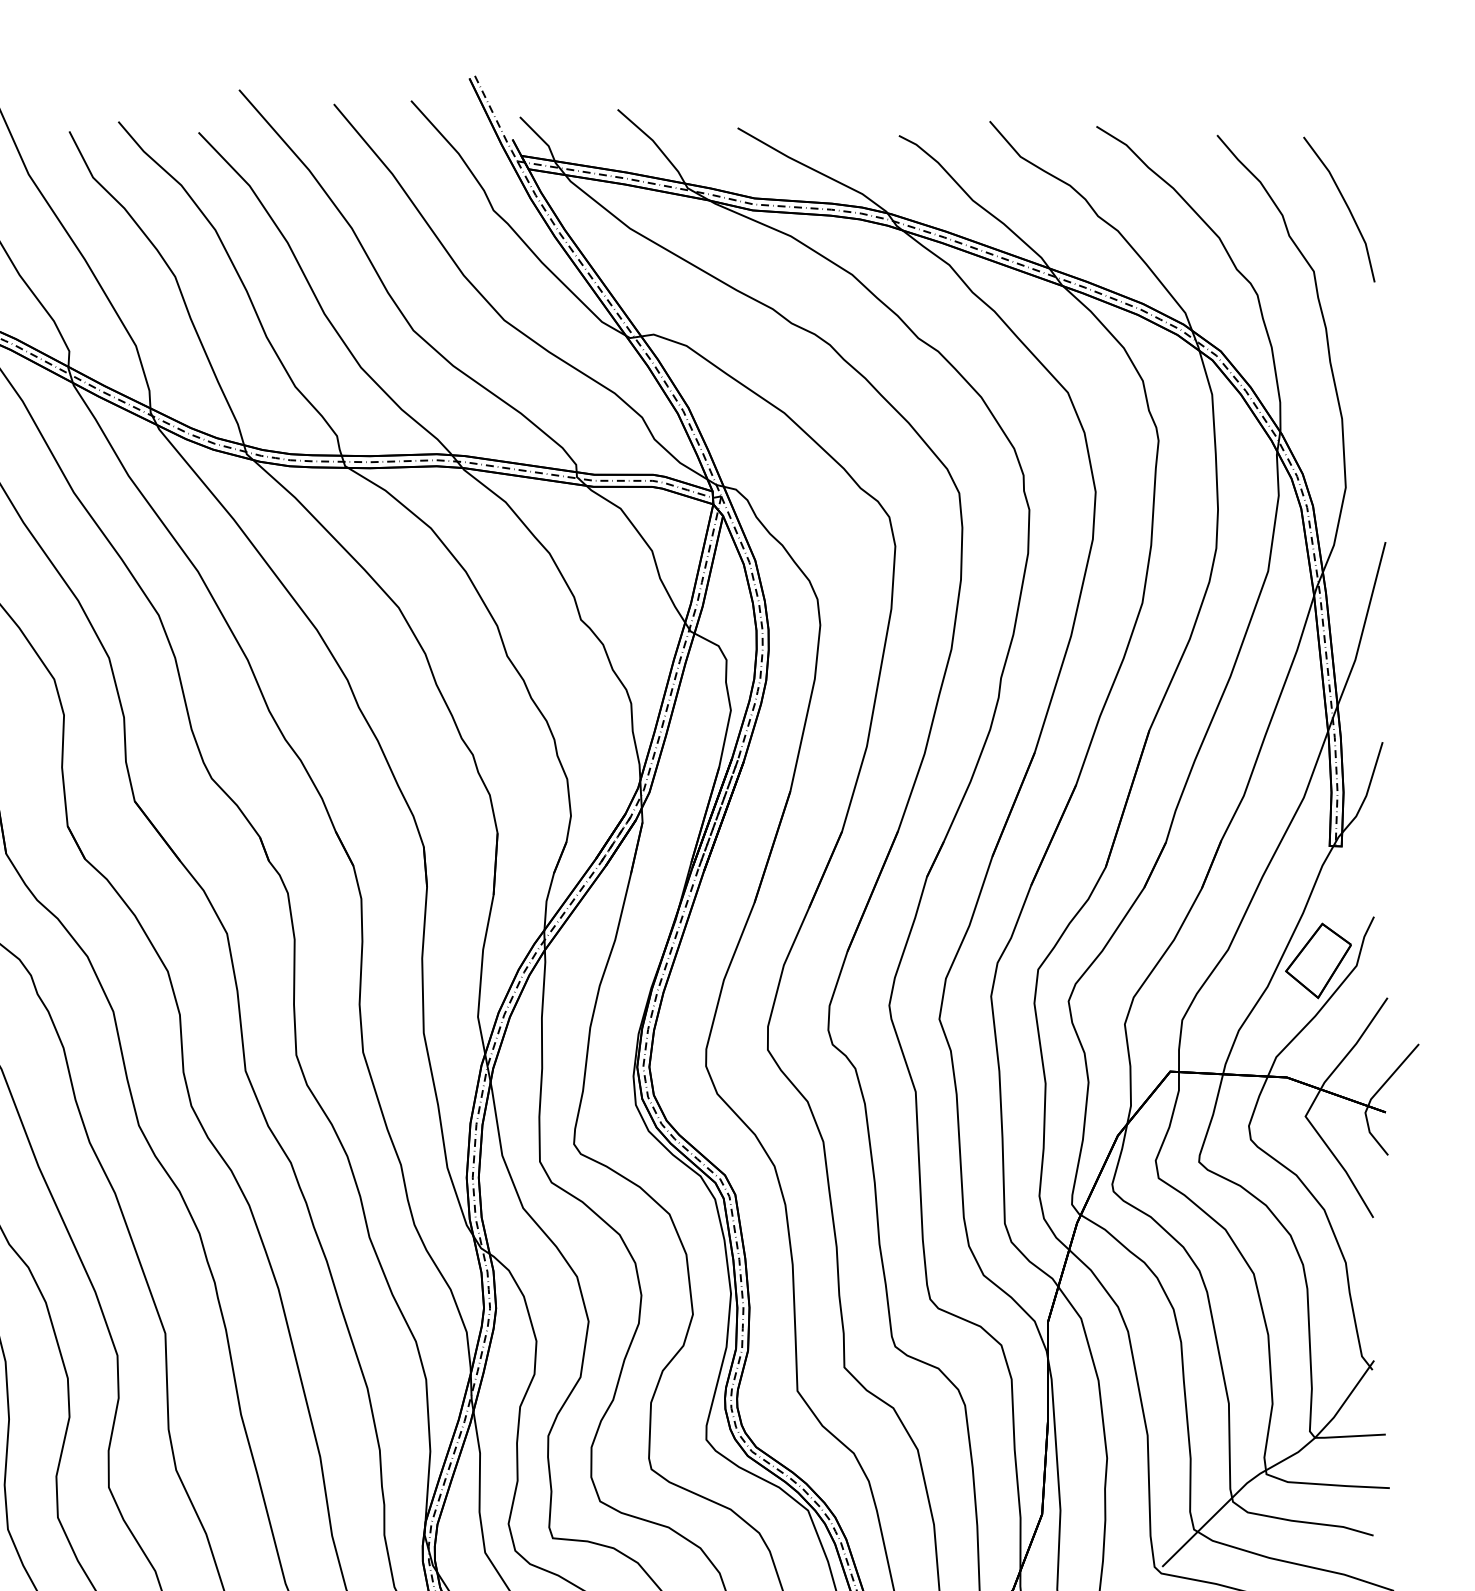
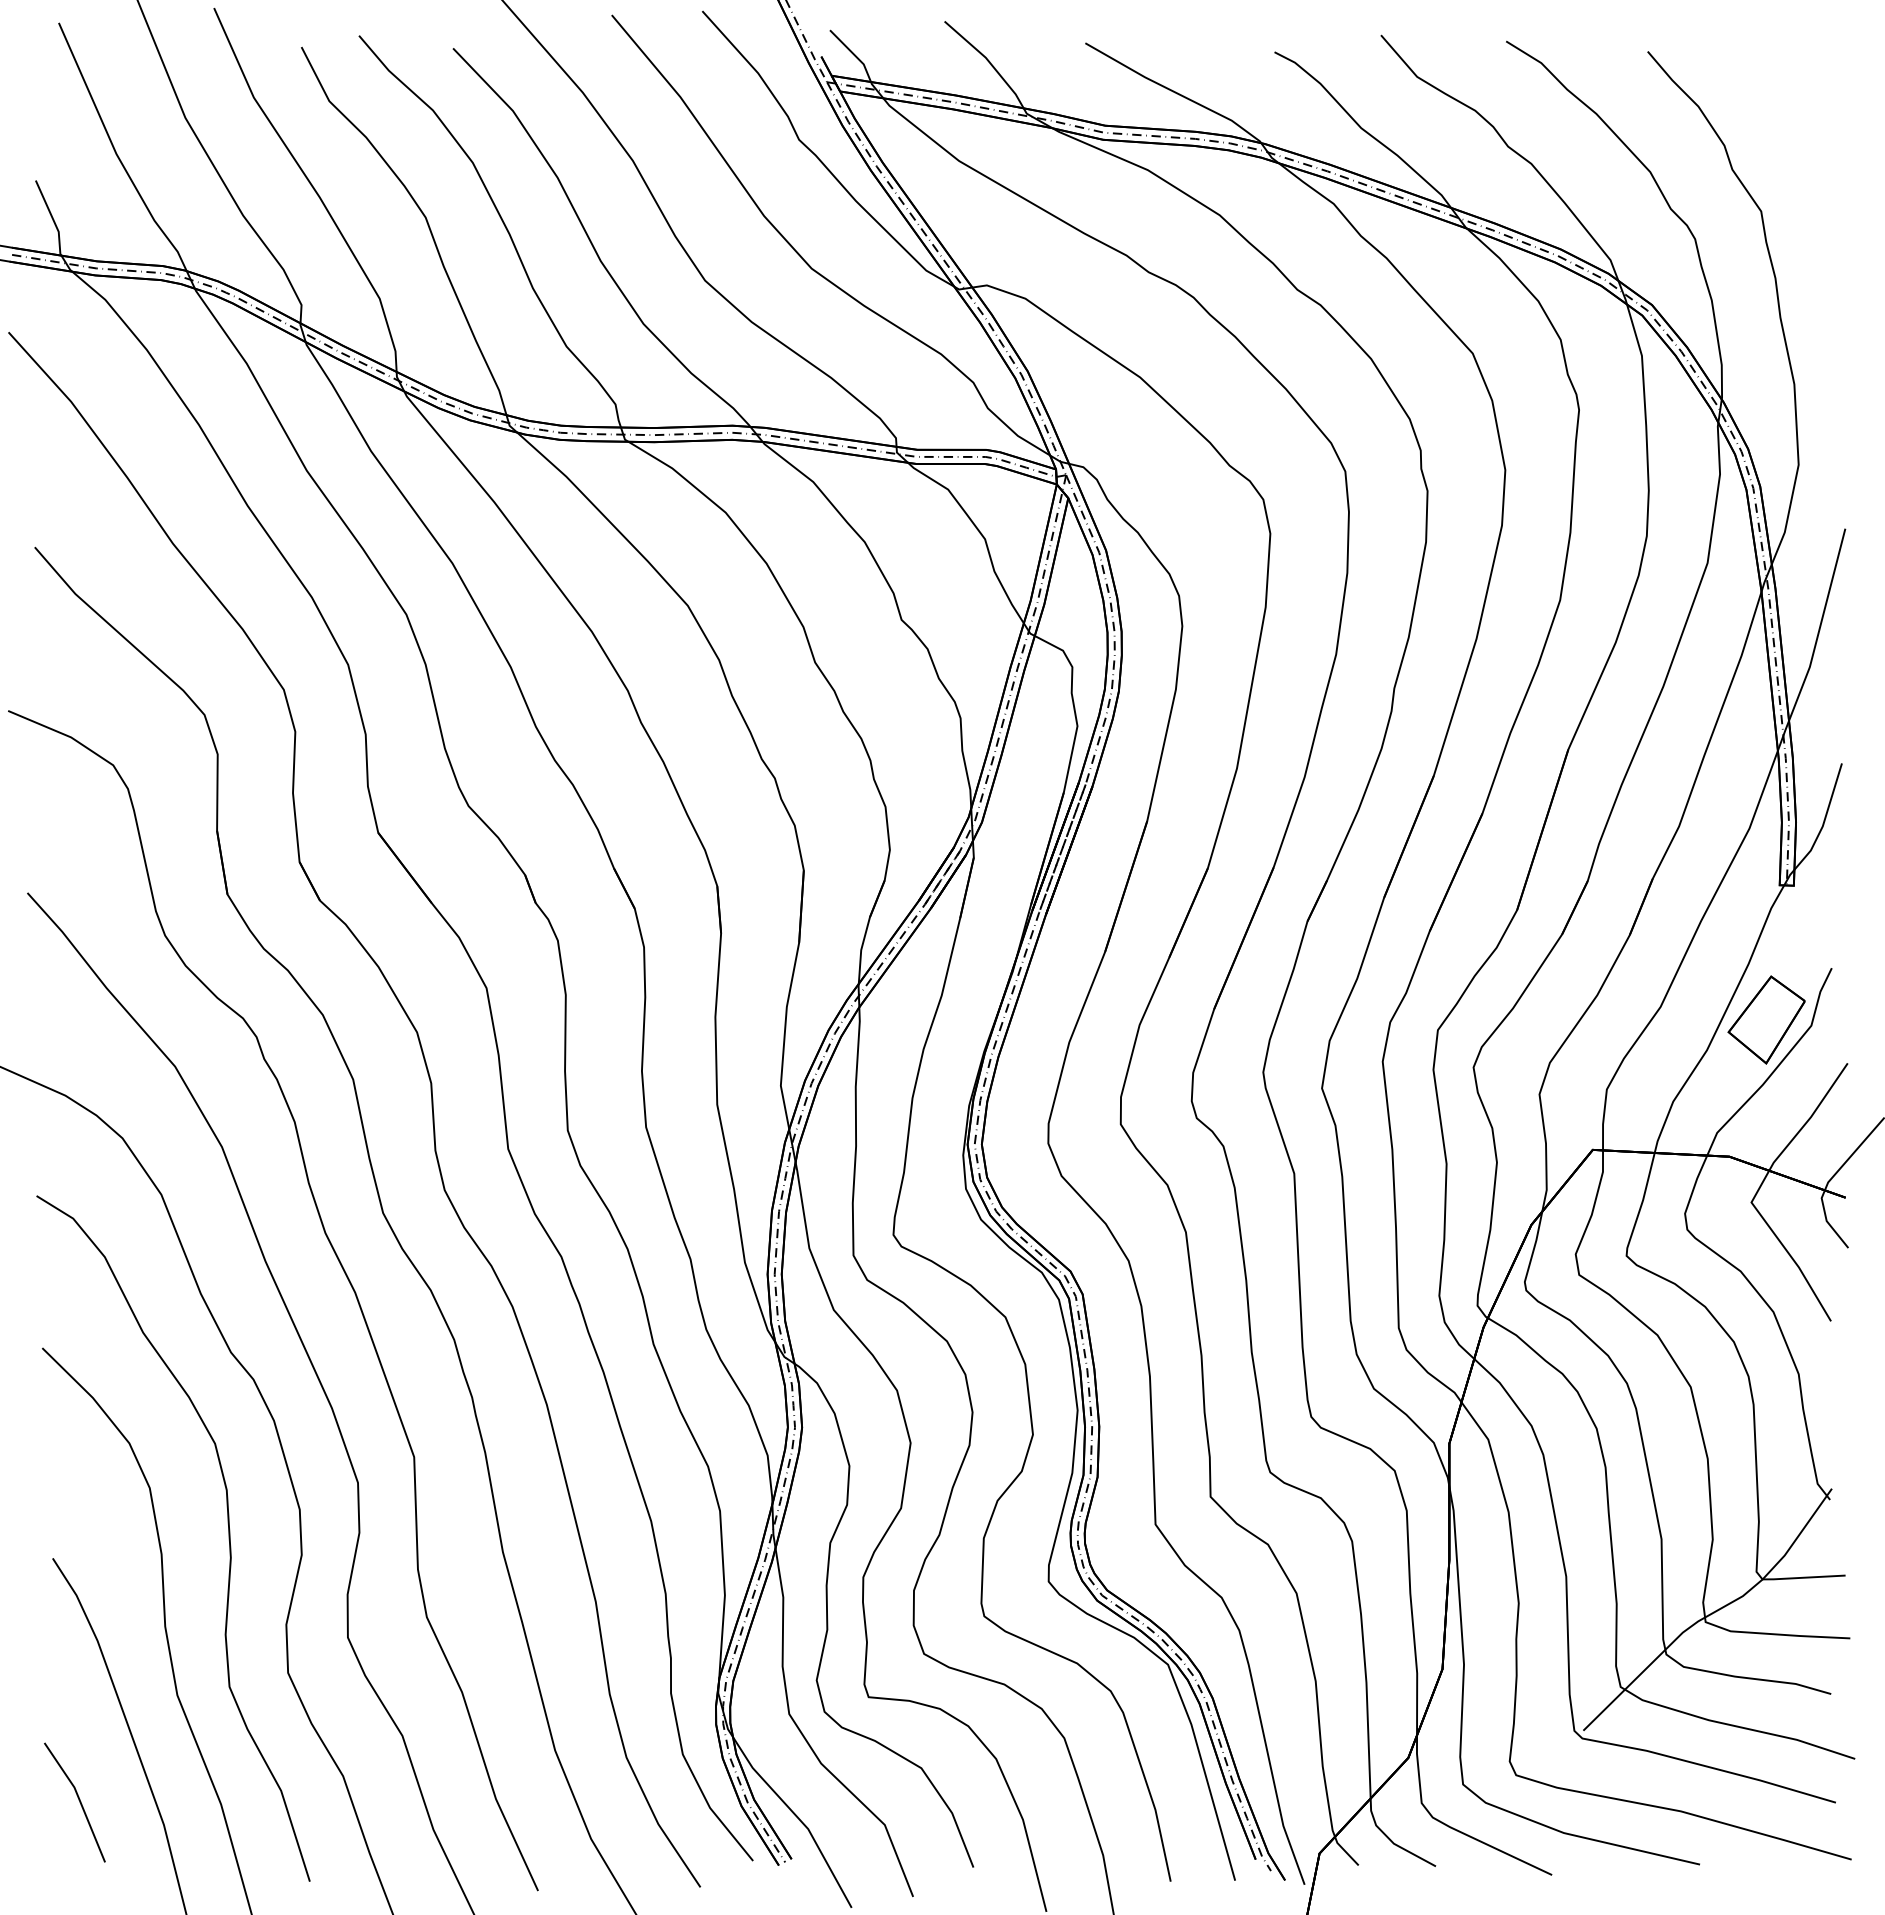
line: (1345, 205) -> (1798, 133), removed

